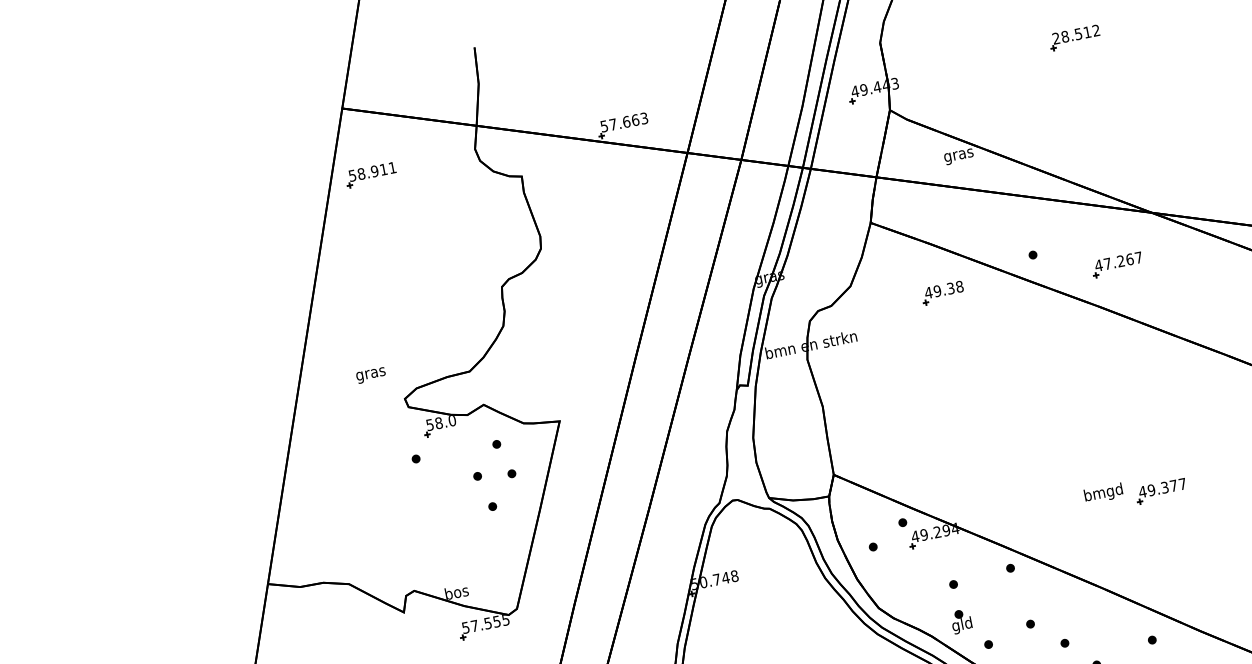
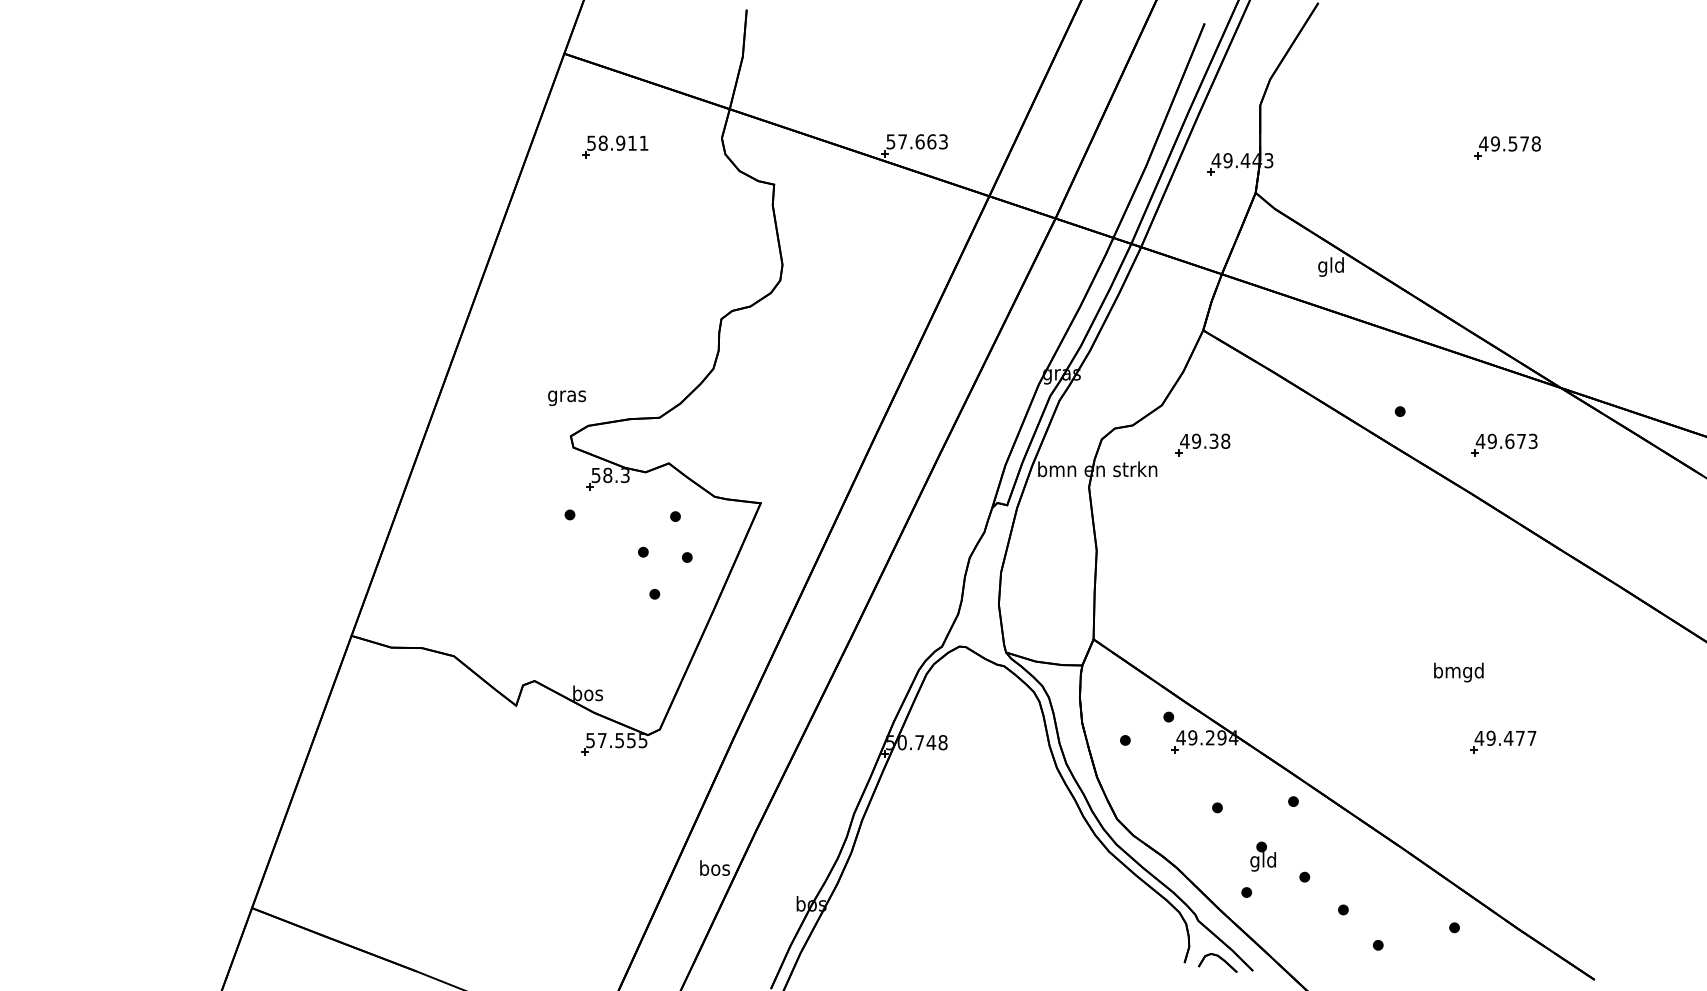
text: (1075, 34) -> (1509, 143), 28.512 -> 49.578
text: (958, 154) -> (1331, 266), gras -> gld
part: (371, 174) -> (615, 146), moved
text: (1123, 260) -> (1512, 441), 47.267 -> 49.673
part: (942, 292) -> (1202, 444), moved
text: (370, 375) -> (566, 398), moved
text: (451, 420) -> (624, 475), 58.0 -> 58.3
text: (1164, 486) -> (1508, 737), 49.377 -> 49.477
text: (1103, 493) -> (1458, 672), moved
part: (960, 621) -> (1262, 856), moved

